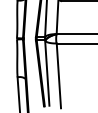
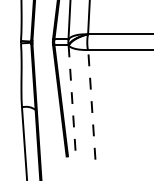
line: (47, 73) -> (72, 100), solid -> dashed
line: (58, 75) -> (91, 104), solid -> dashed

